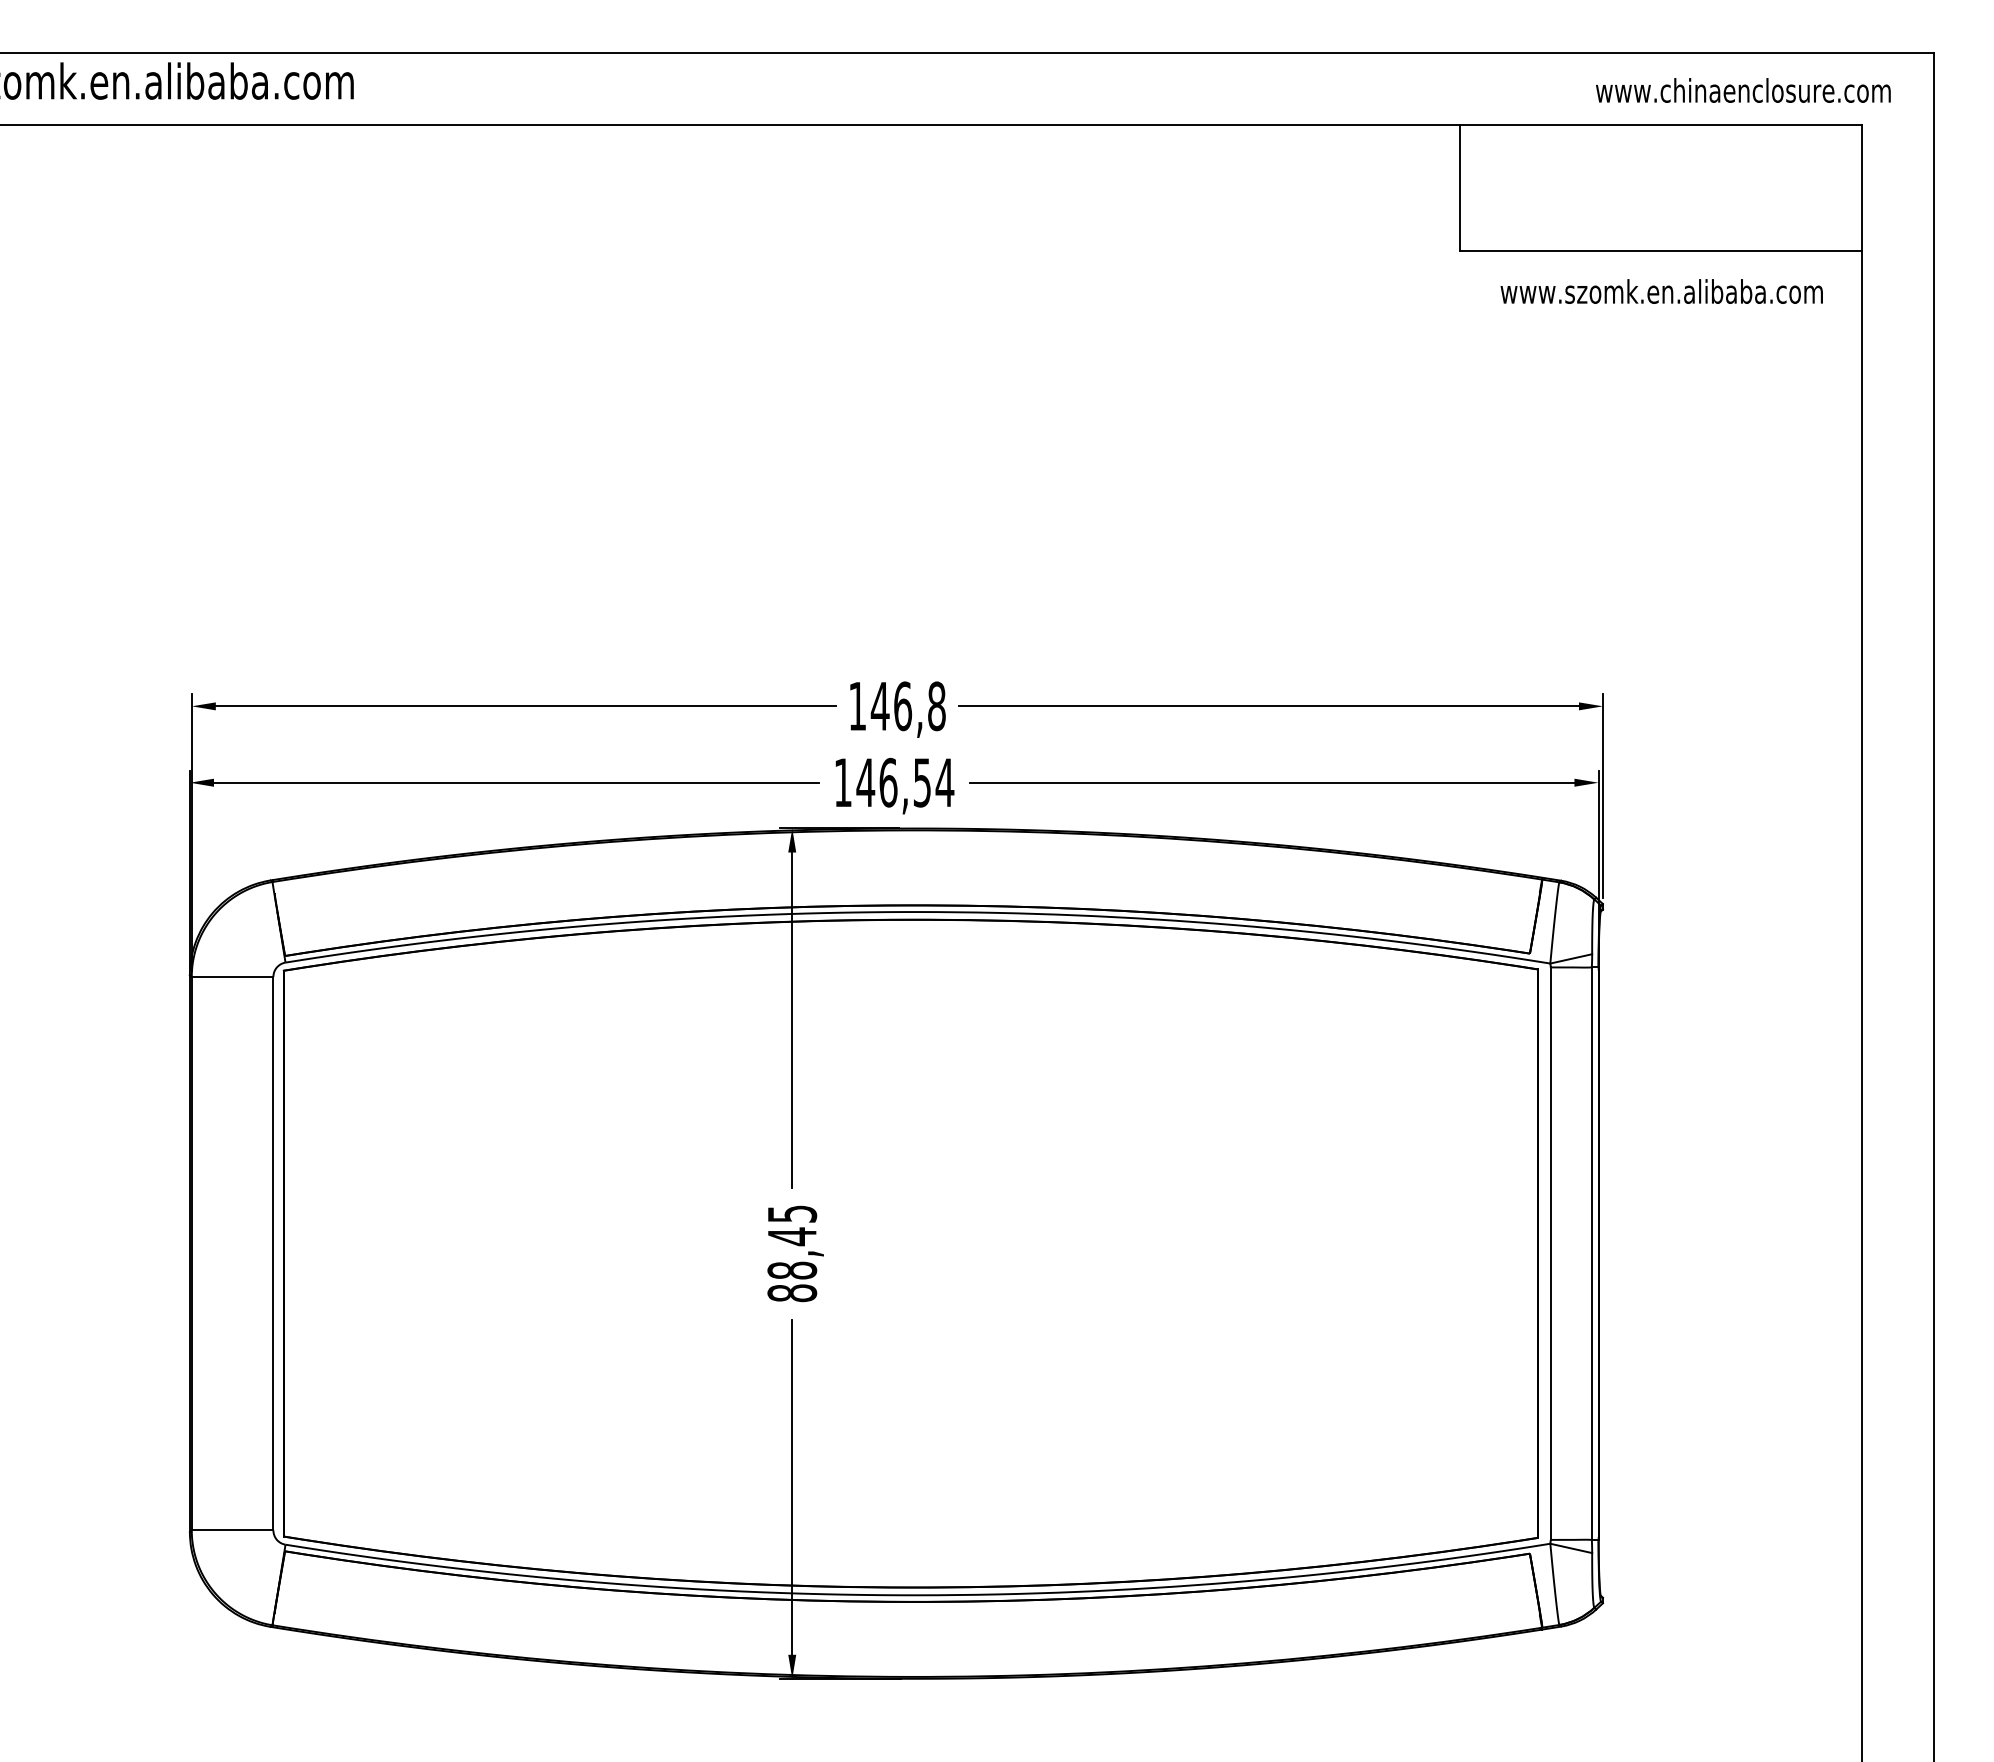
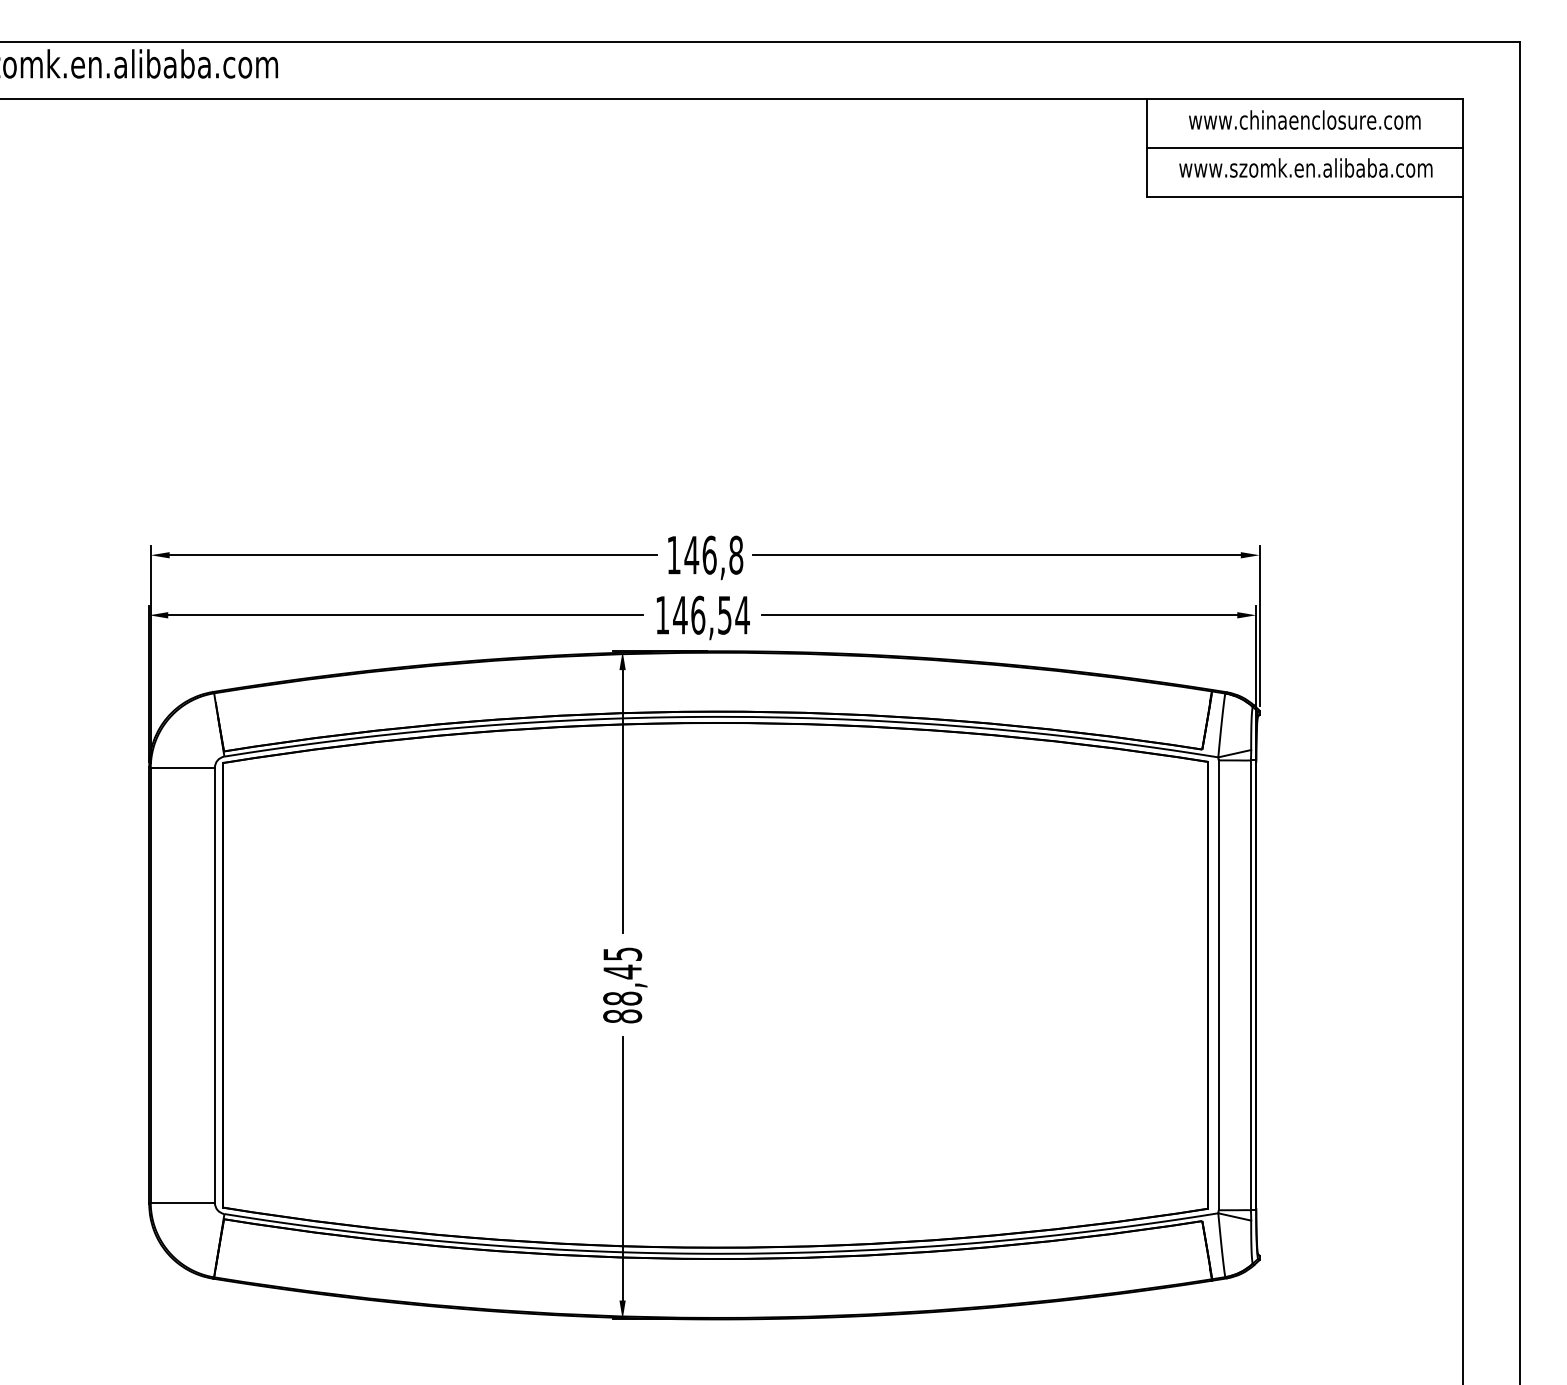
text: (1743, 90) -> (1304, 120), moved
line: (1660, 187) -> (1304, 147), added
text: (1661, 291) -> (1305, 167), moved

